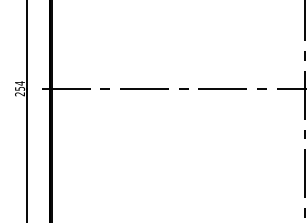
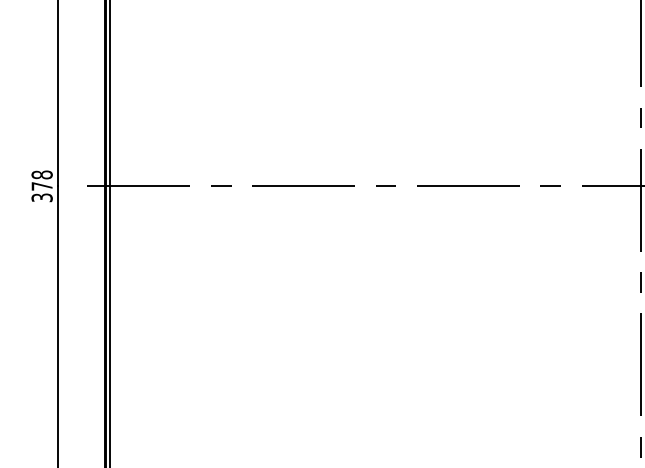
text: (20, 88) -> (43, 185), 254 -> 378

